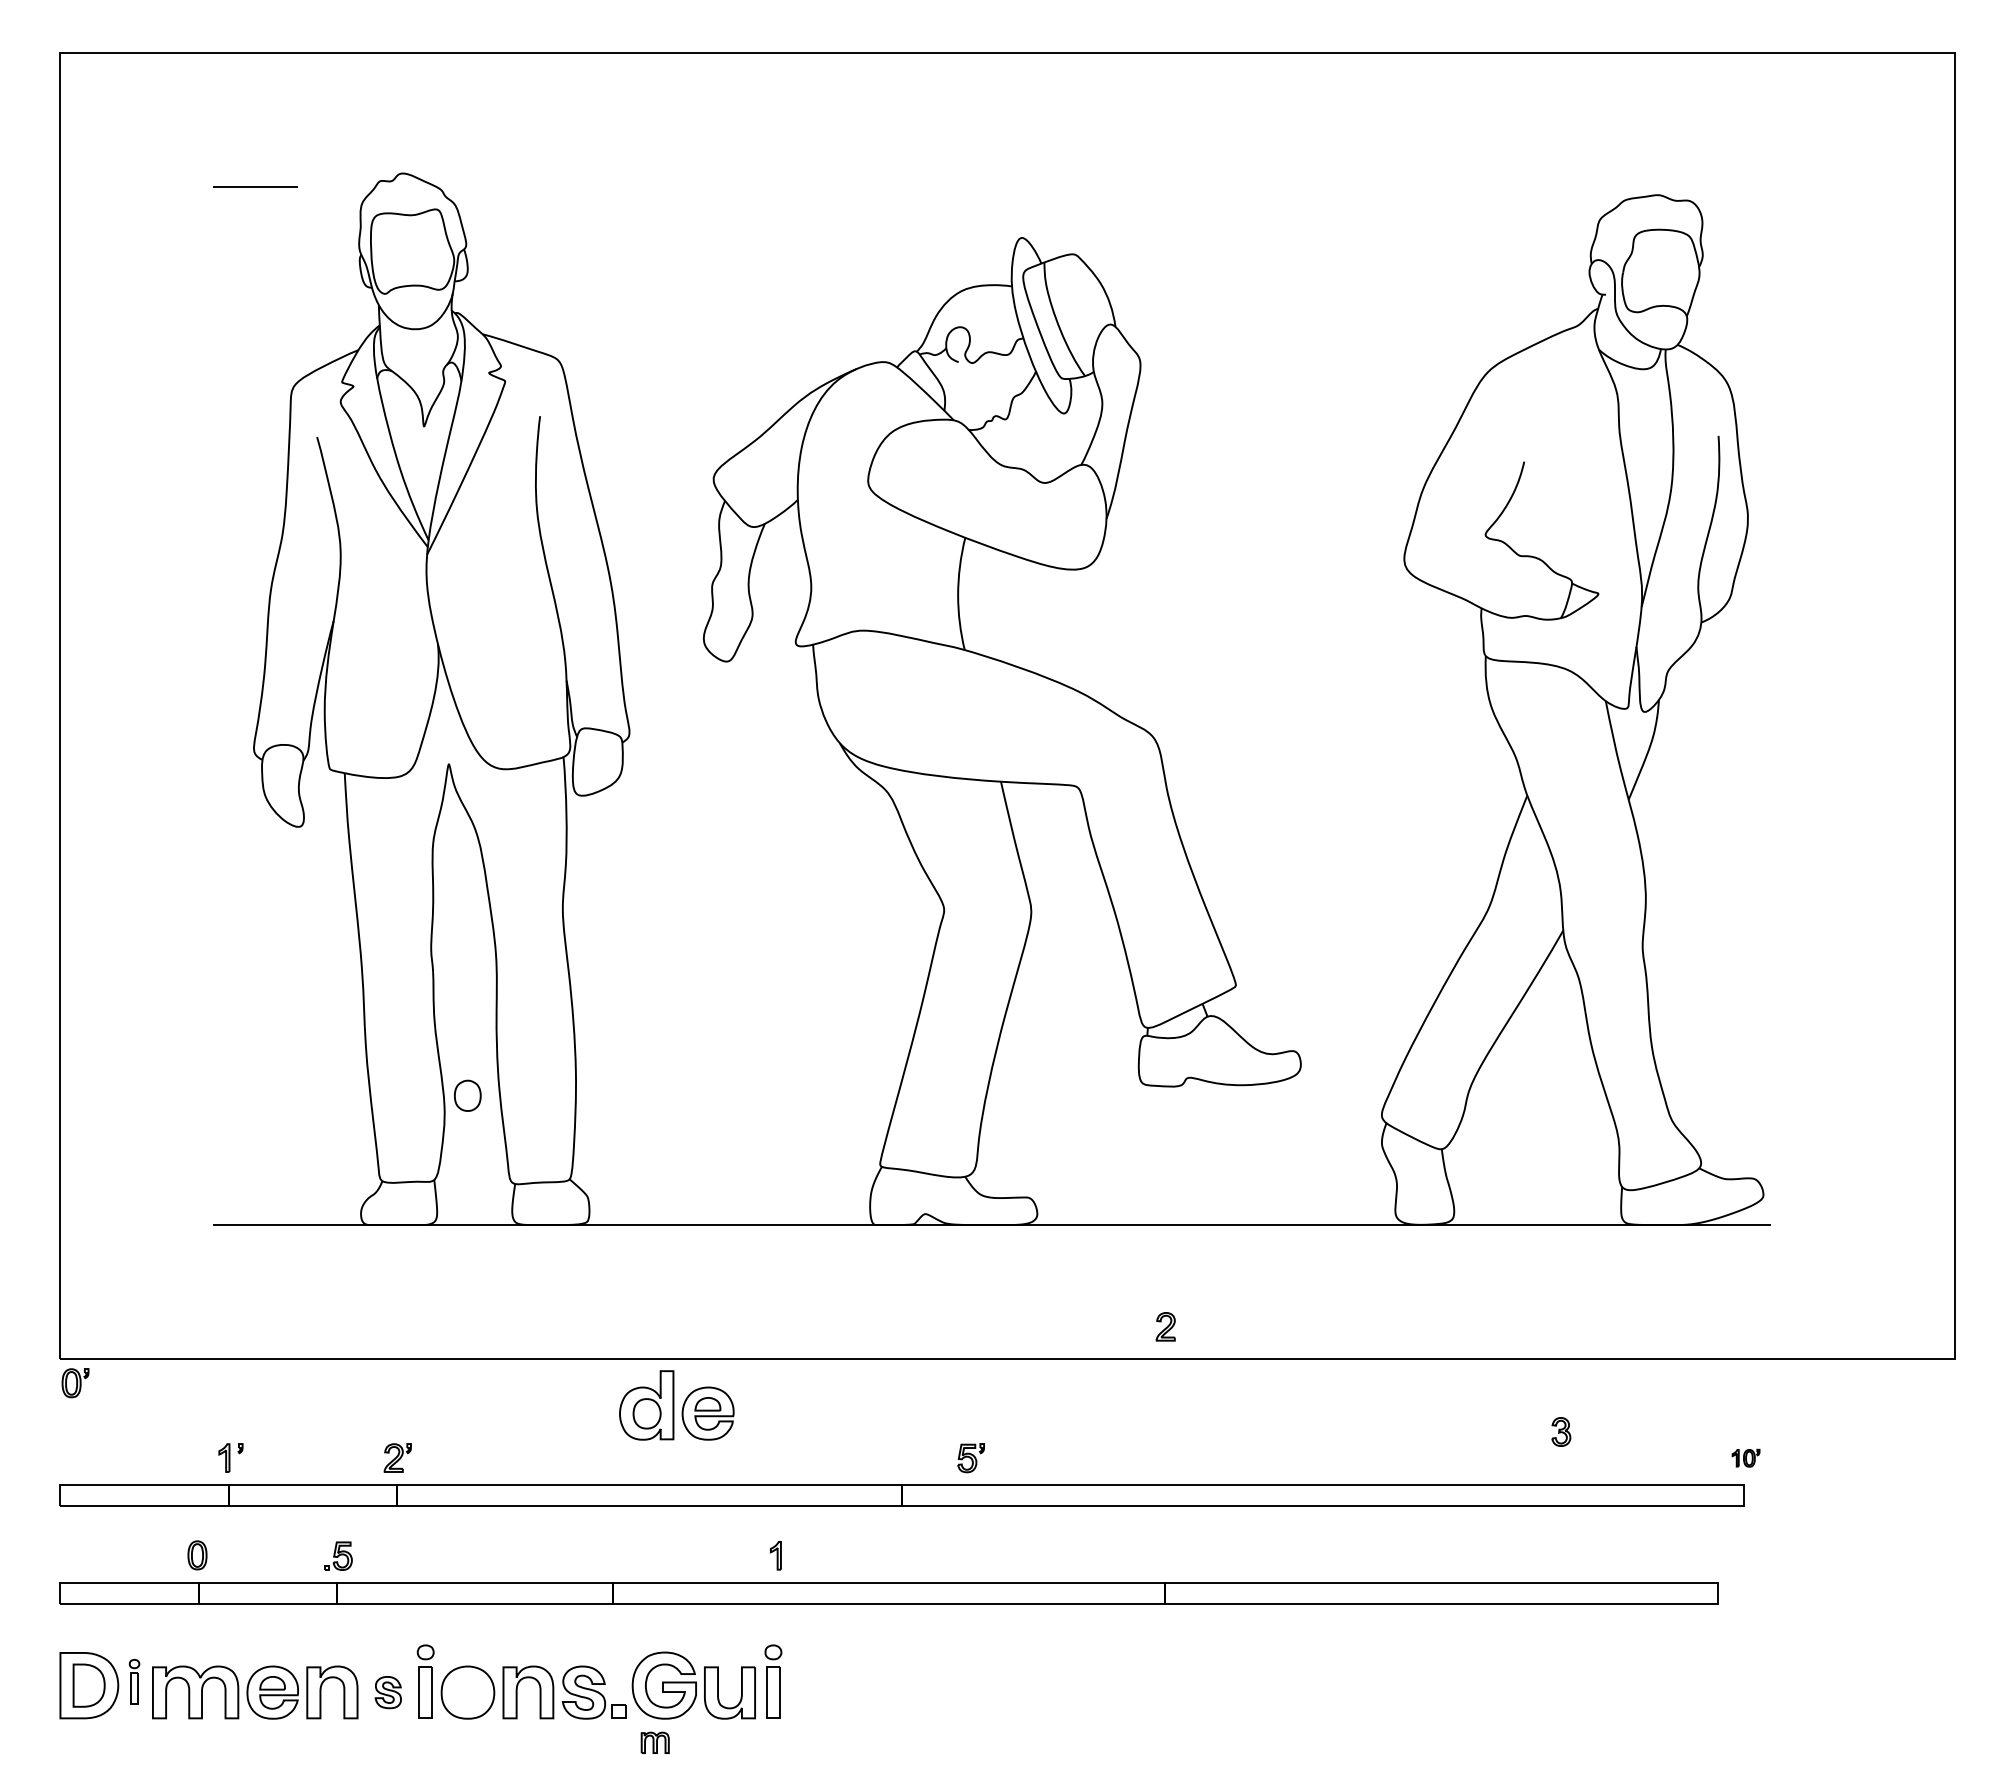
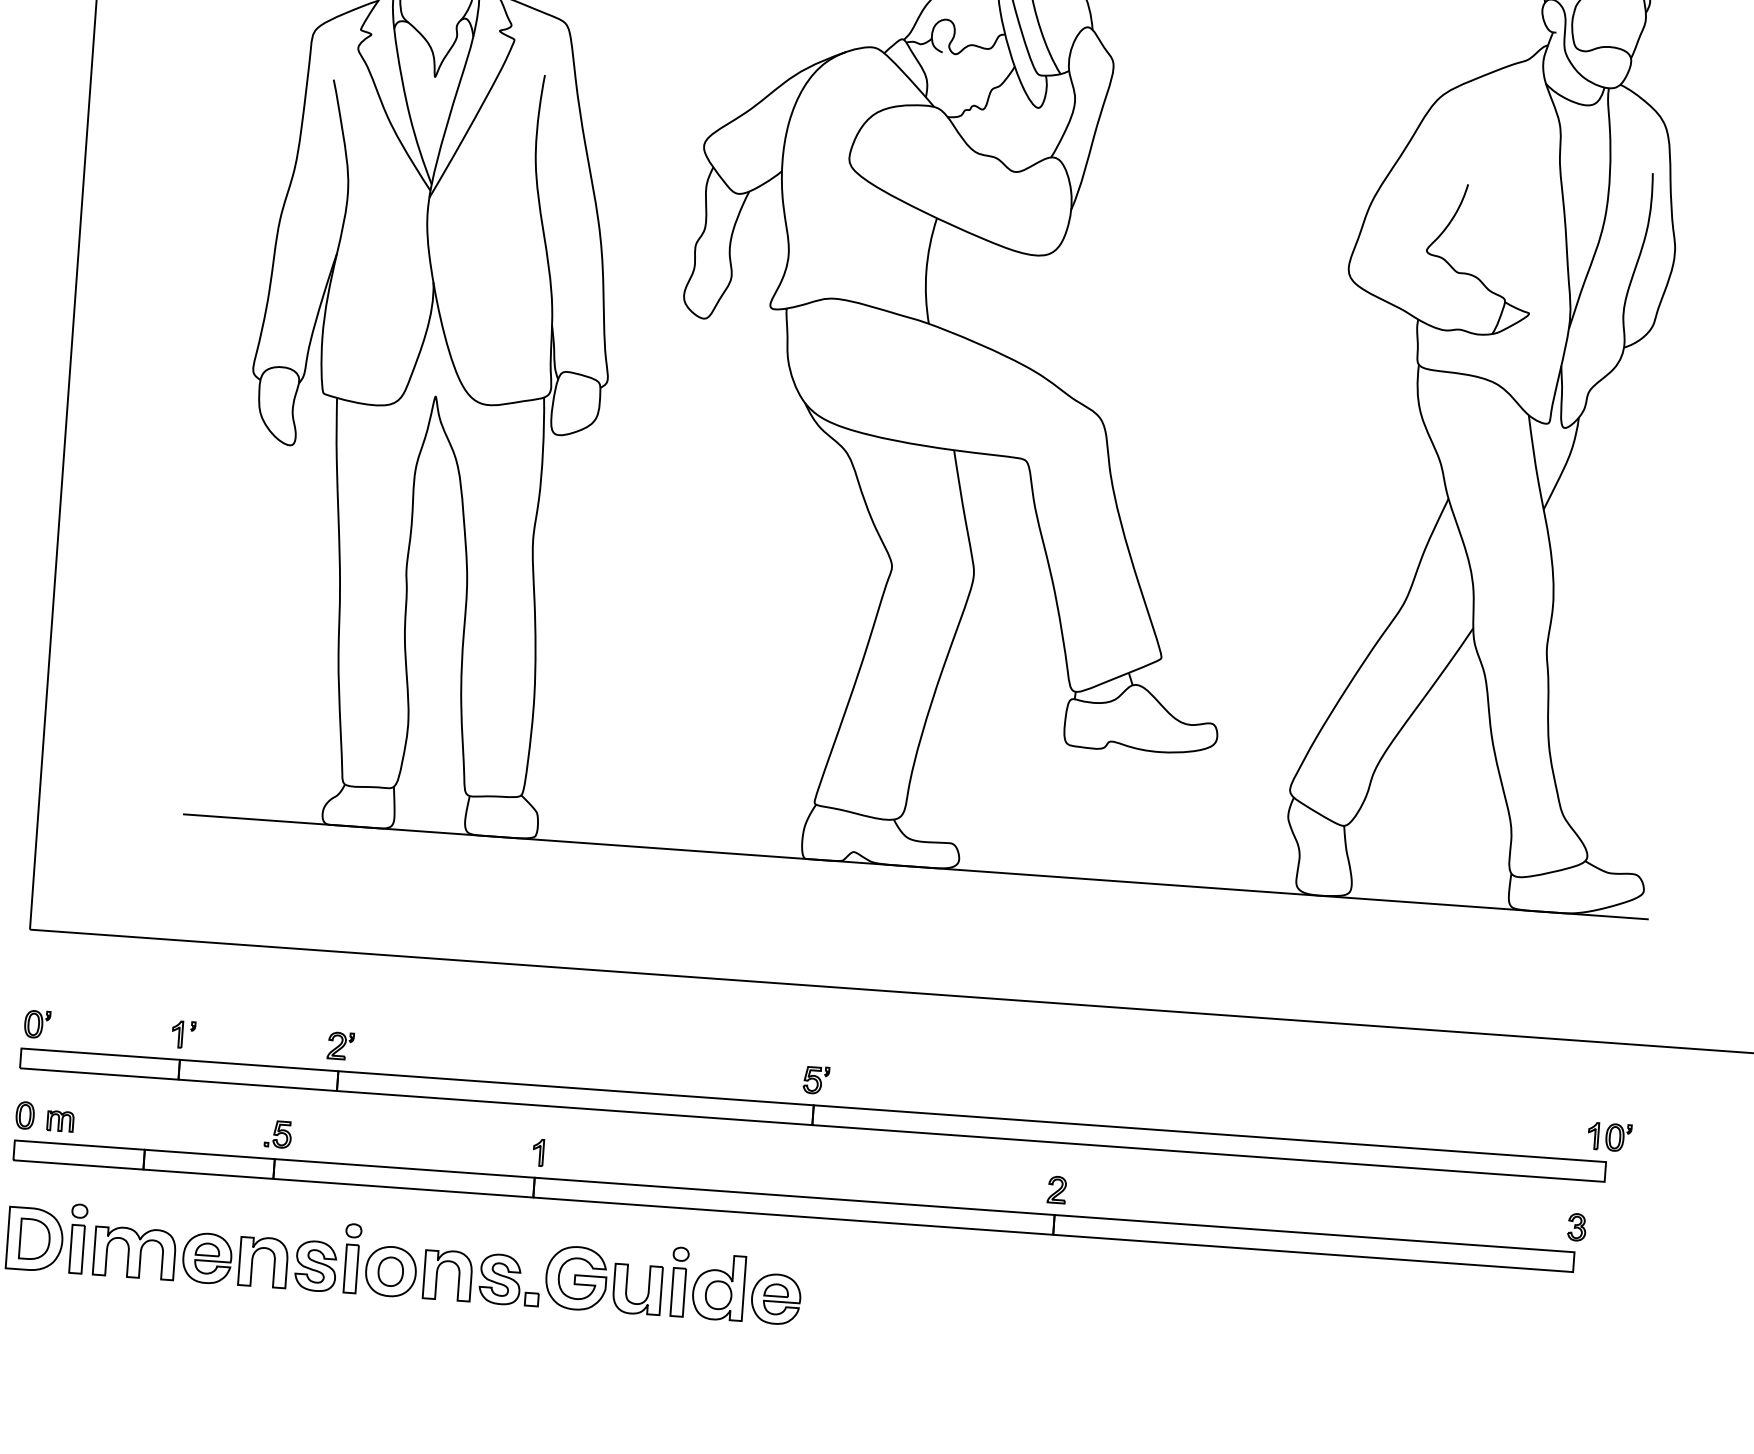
part: (467, 1095) -> (390, 1271), moved
part: (1165, 1326) -> (1056, 1189), moved
part: (75, 1383) -> (37, 1024), moved
part: (676, 1405) -> (746, 1289), moved
part: (1561, 1431) -> (1577, 1226), moved
part: (970, 1458) -> (815, 1080), moved
part: (1745, 1458) -> (1609, 1137), size x1.67
part: (197, 1555) -> (25, 1115), moved
part: (775, 1555) -> (538, 1152), moved
part: (134, 1681) -> (77, 1238), size x1.67
part: (388, 1692) -> (316, 1266), size x1.67
part: (654, 1742) -> (59, 1120), moved

